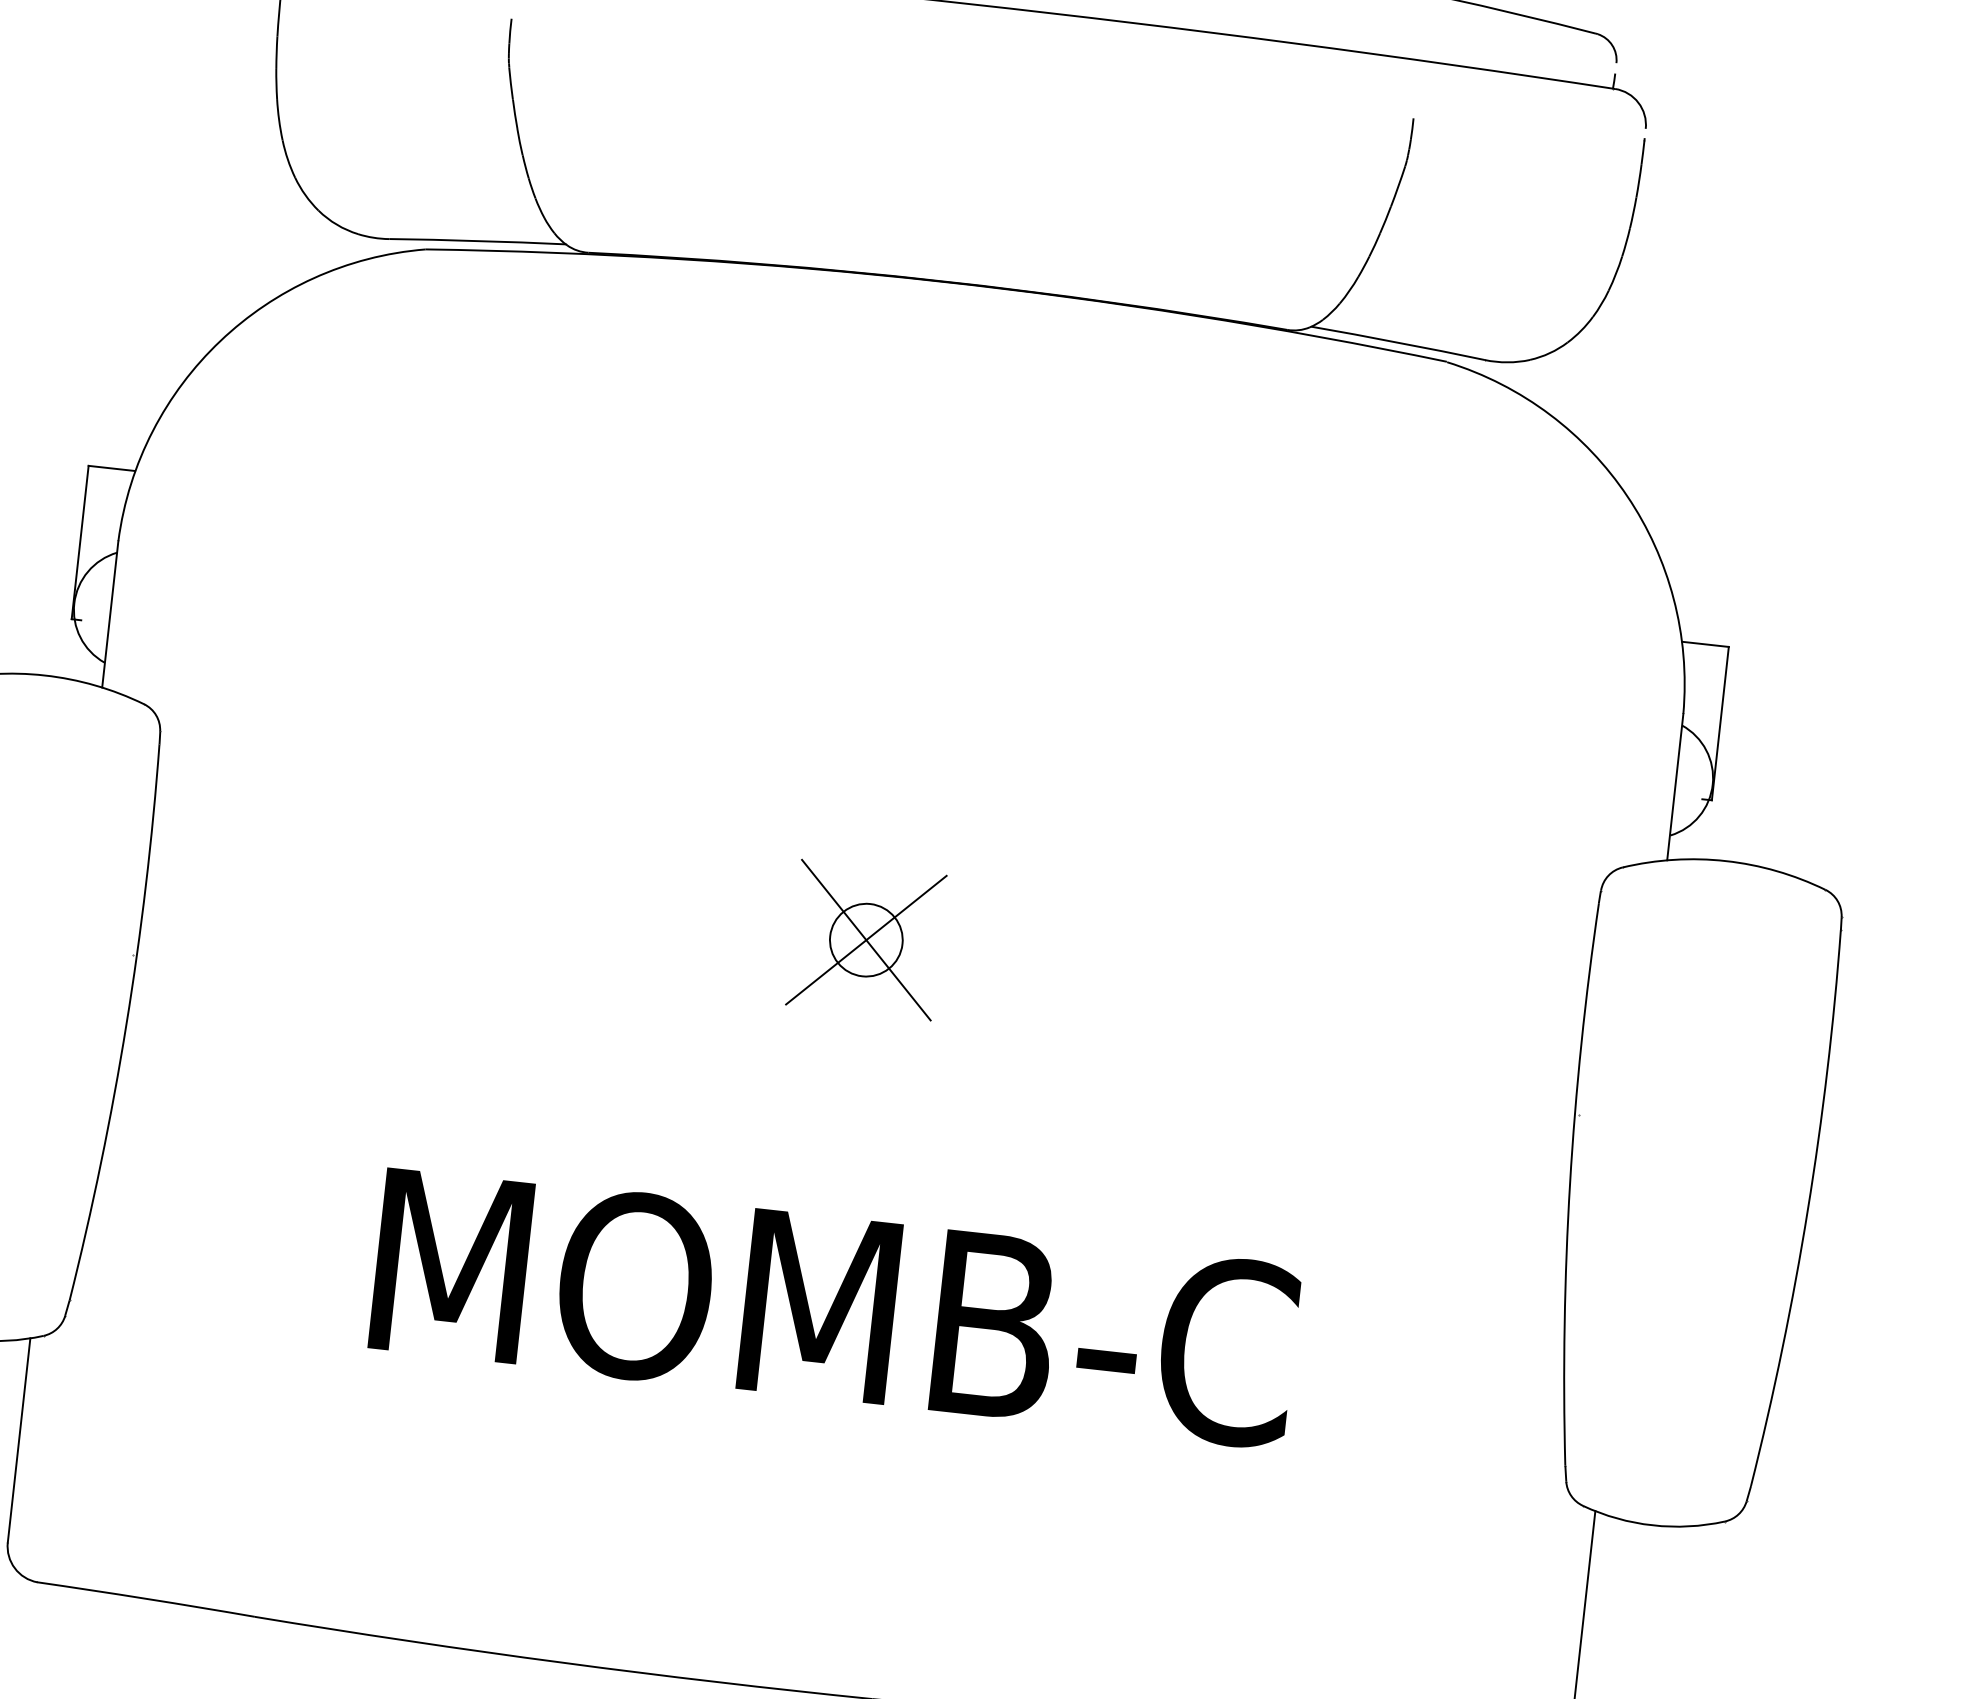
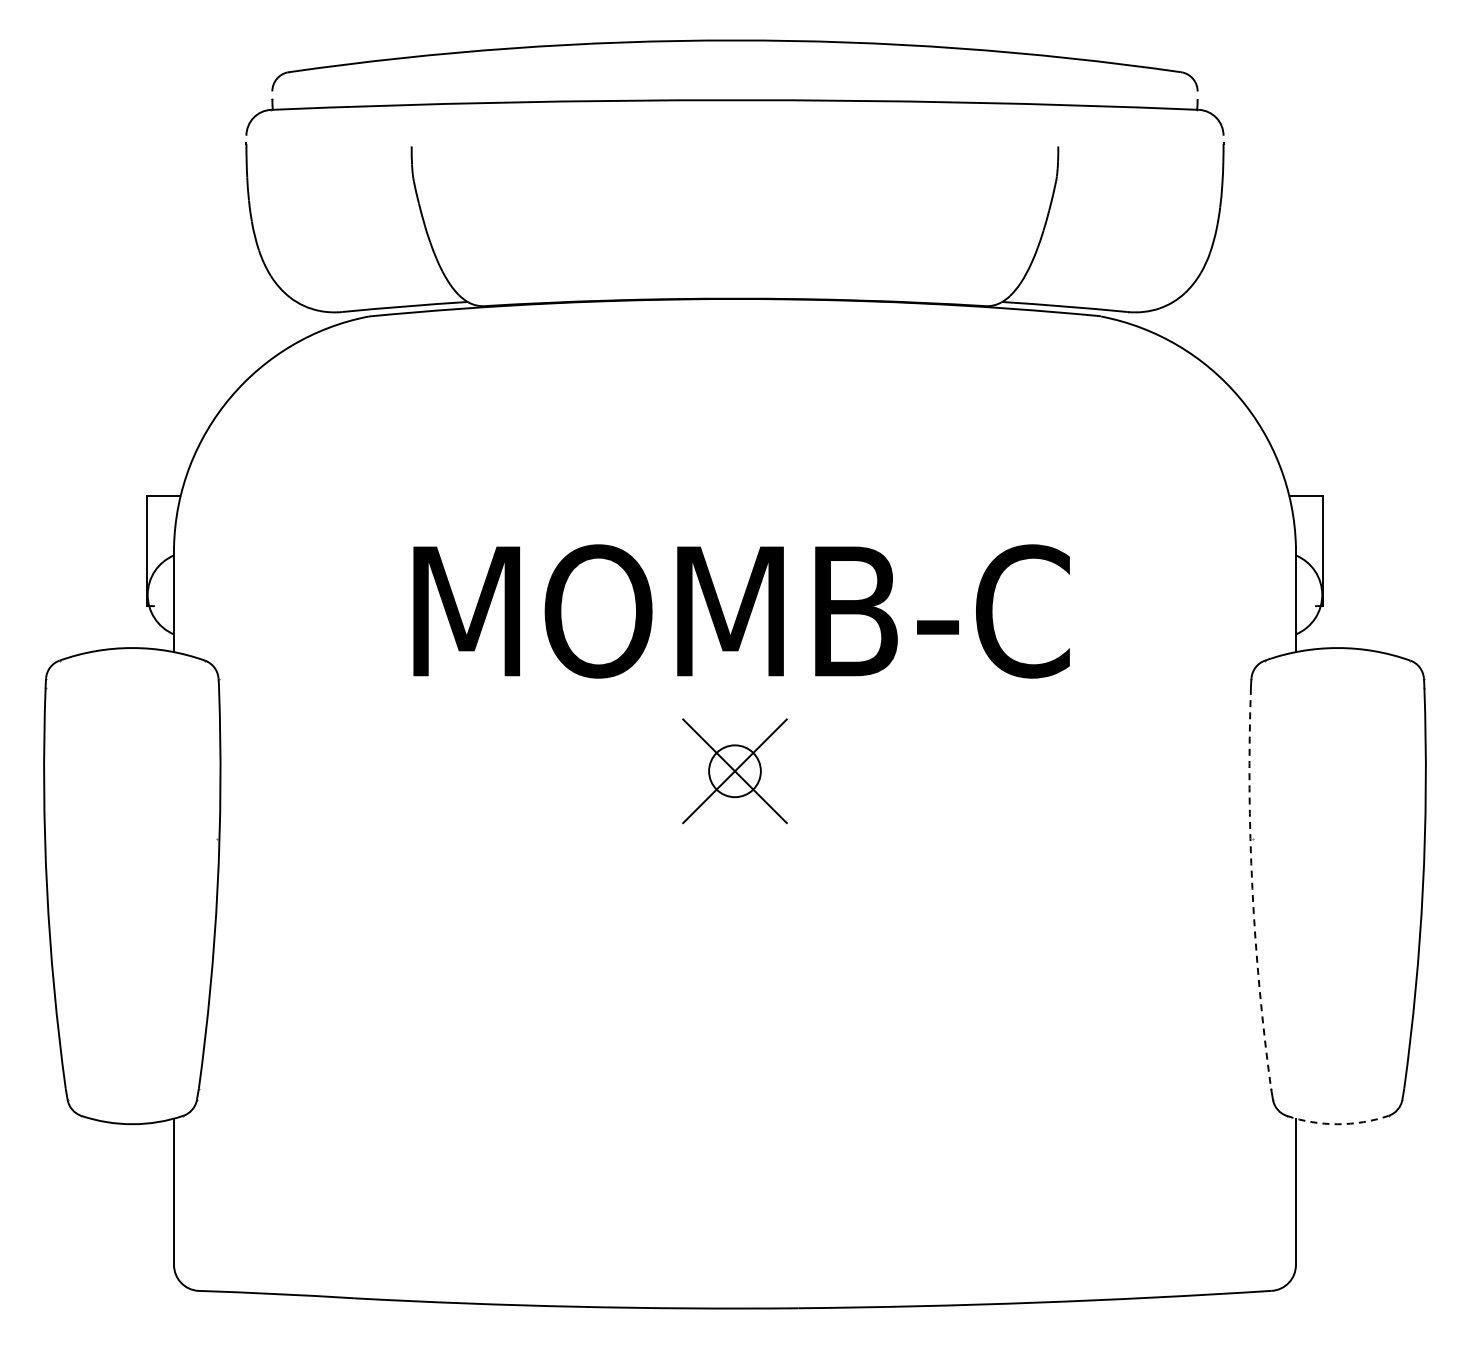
arc: (1570, 1183) -> (1252, 888), solid -> dashed
text: (834, 1308) -> (741, 611), moved
arc: (1652, 1525) -> (1337, 1124), solid -> dashed

